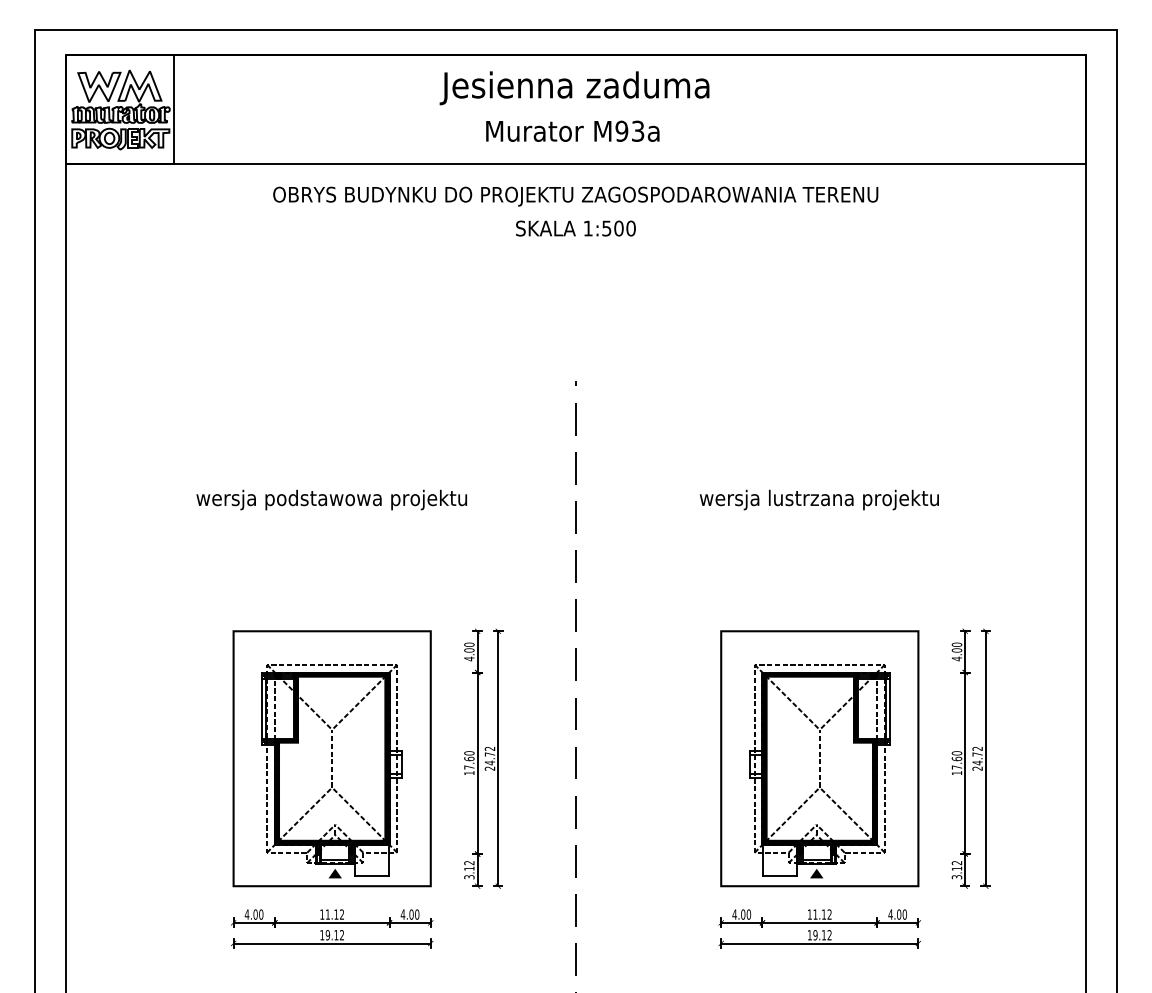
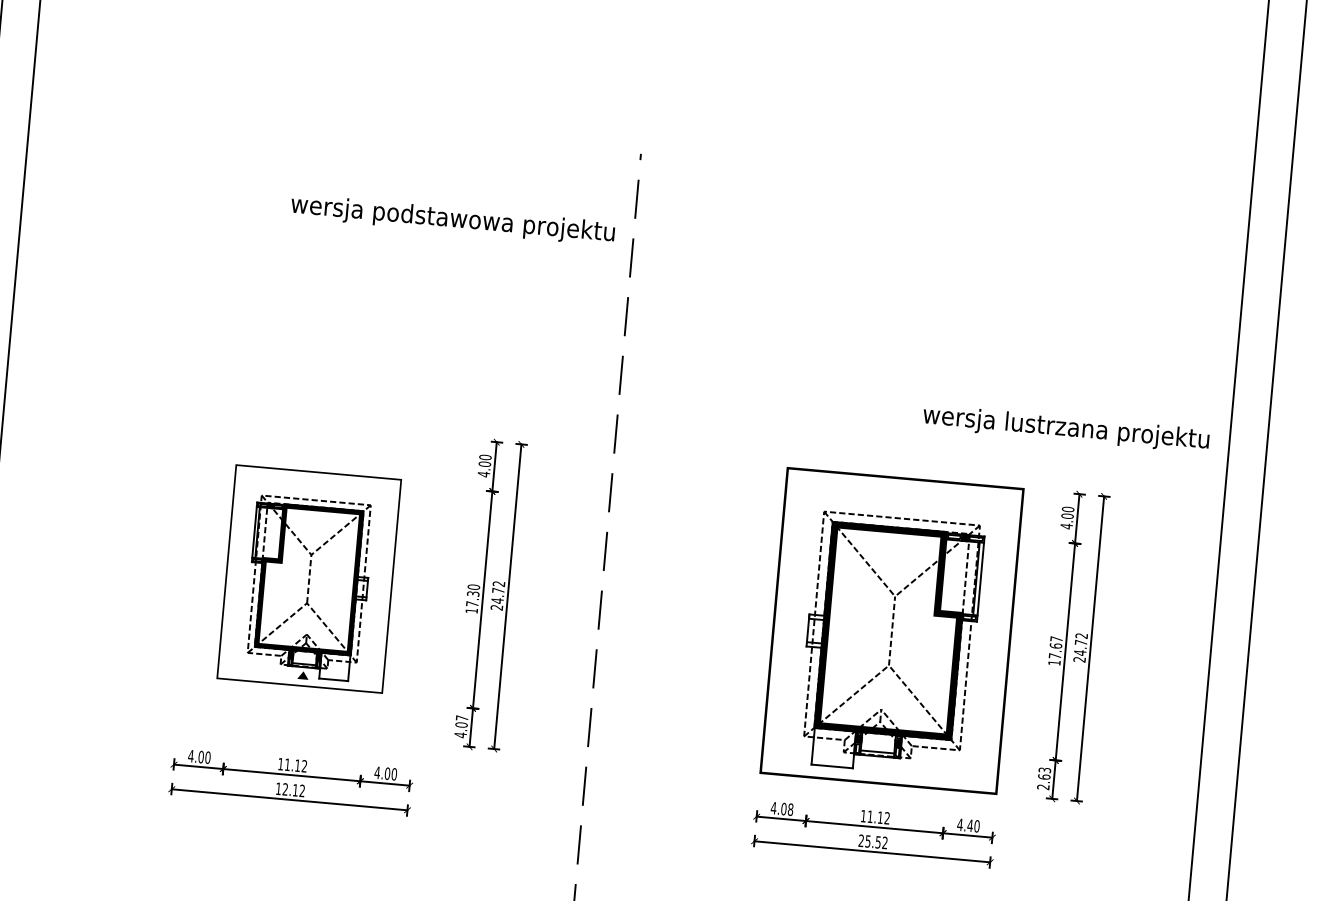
text: (331, 499) -> (452, 219), moved
text: (818, 499) -> (1065, 428), moved
text: (956, 753) -> (1055, 639), 17.60 -> 17.67
part: (331, 758) -> (308, 578), size x0.7
text: (469, 758) -> (473, 593), 17.60 -> 17.30
text: (469, 870) -> (461, 727), 3.12 -> 4.07
text: (956, 870) -> (1043, 779), 3.12 -> 2.63
fill: (816, 873) -> (875, 767), removed
text: (748, 914) -> (790, 809), 4.00 -> 4.08
text: (898, 914) -> (969, 825), 4.00 -> 4.40
text: (327, 935) -> (284, 789), 19.12 -> 12.12
text: (816, 935) -> (869, 841), 19.12 -> 25.52

